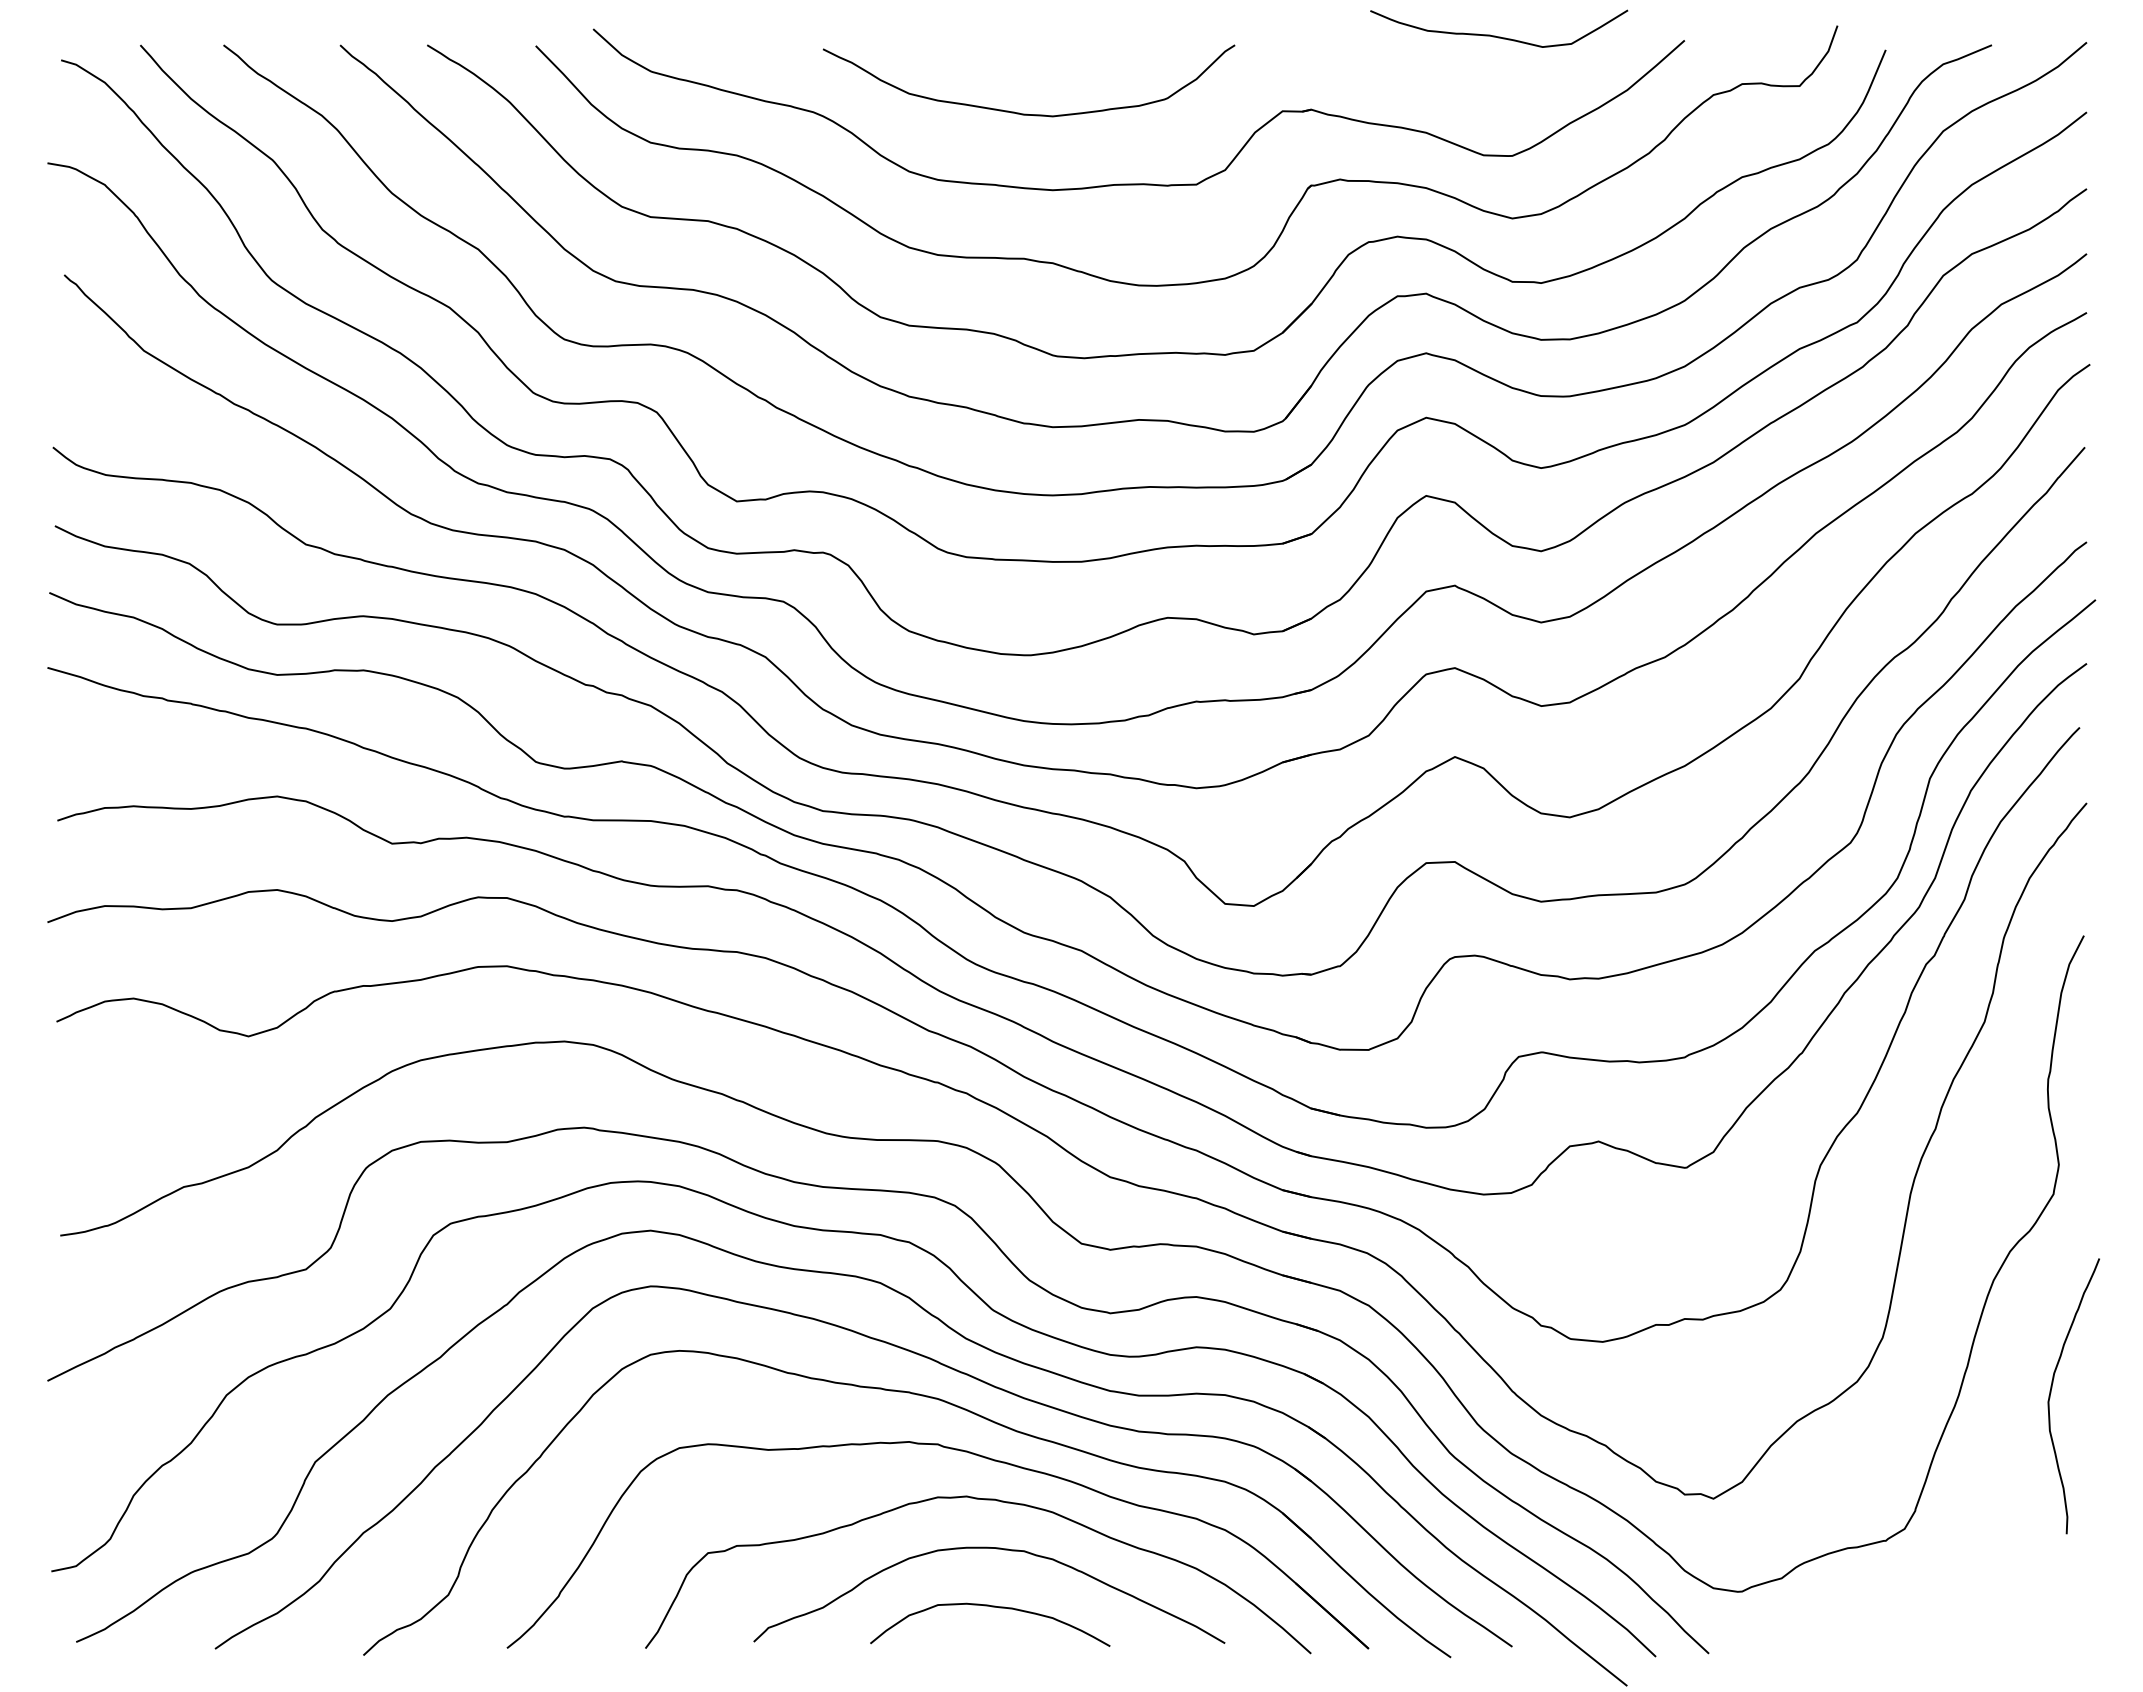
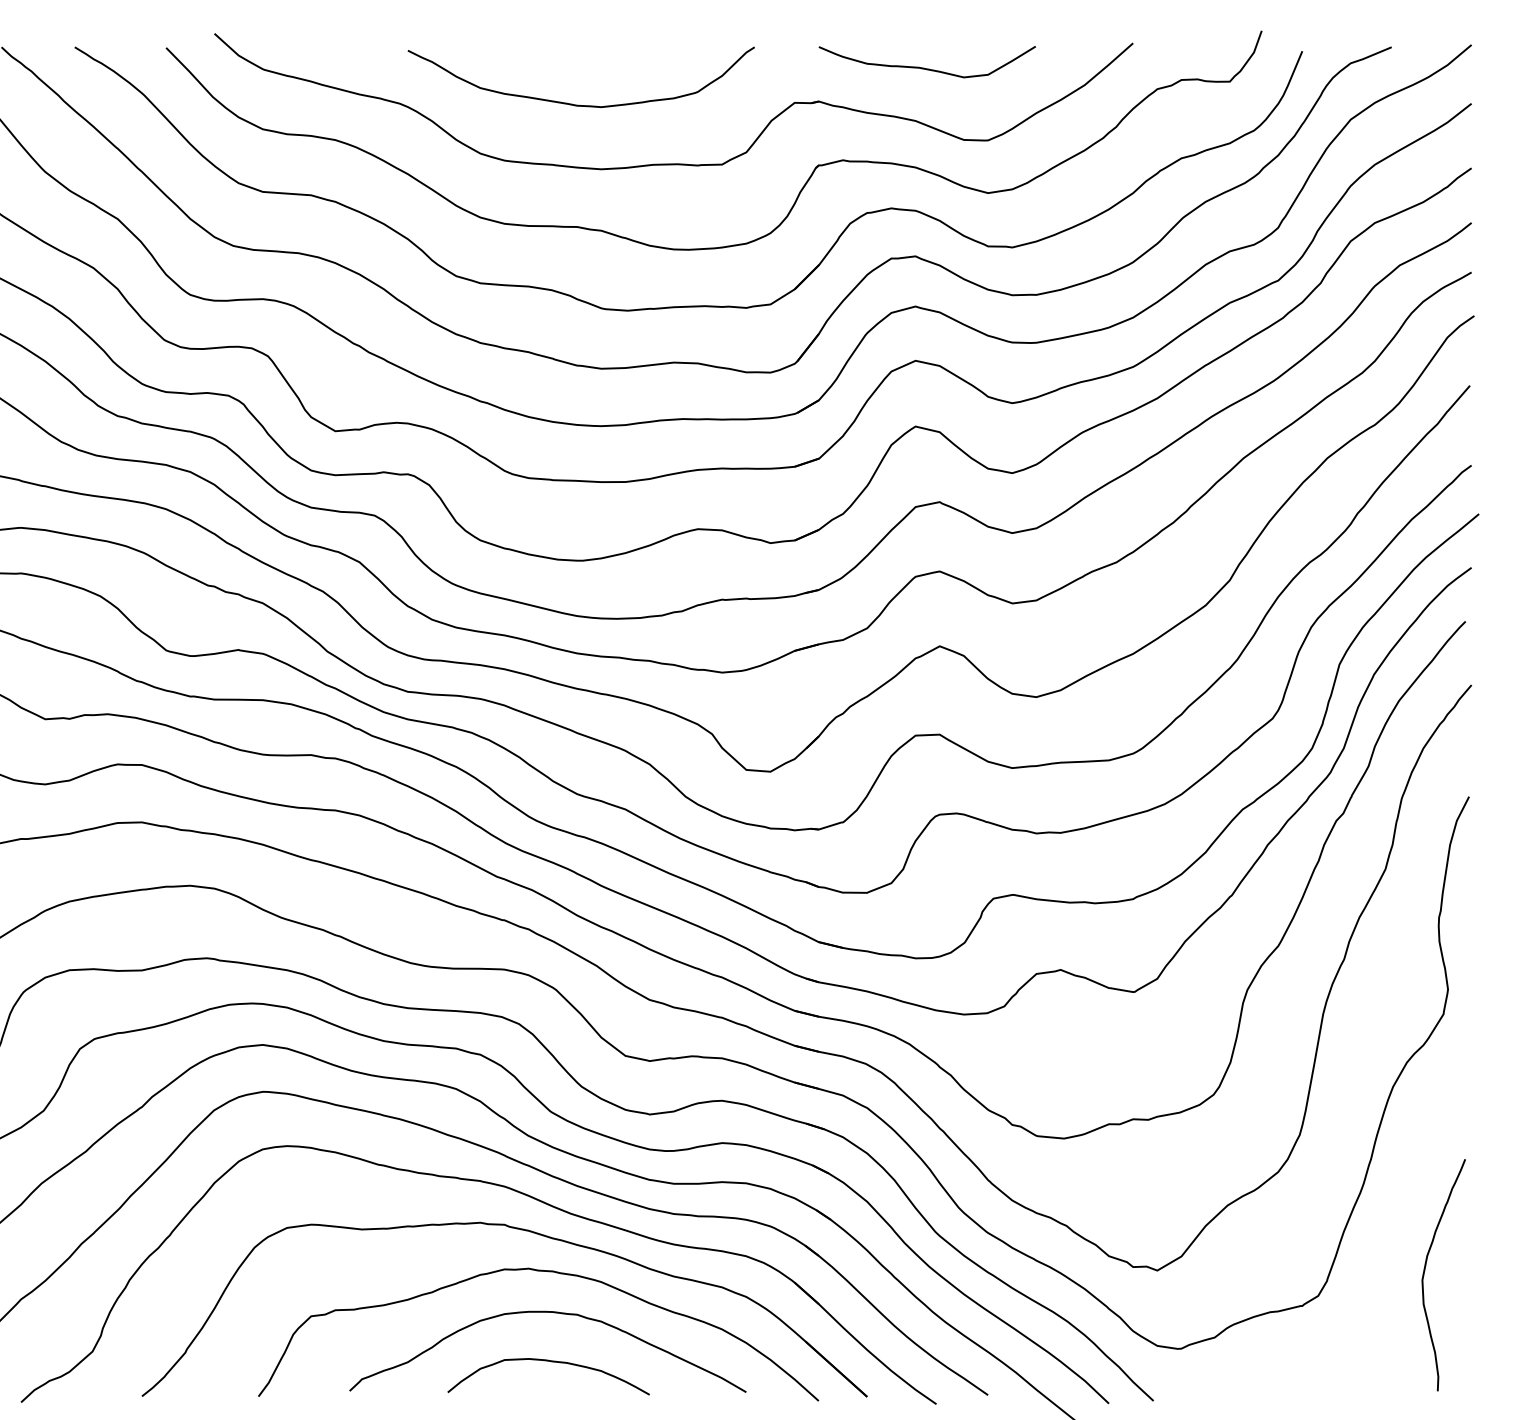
curve: (1499, 36) -> (927, 68), moved
curve: (2051, 1393) -> (1424, 1272), moved

